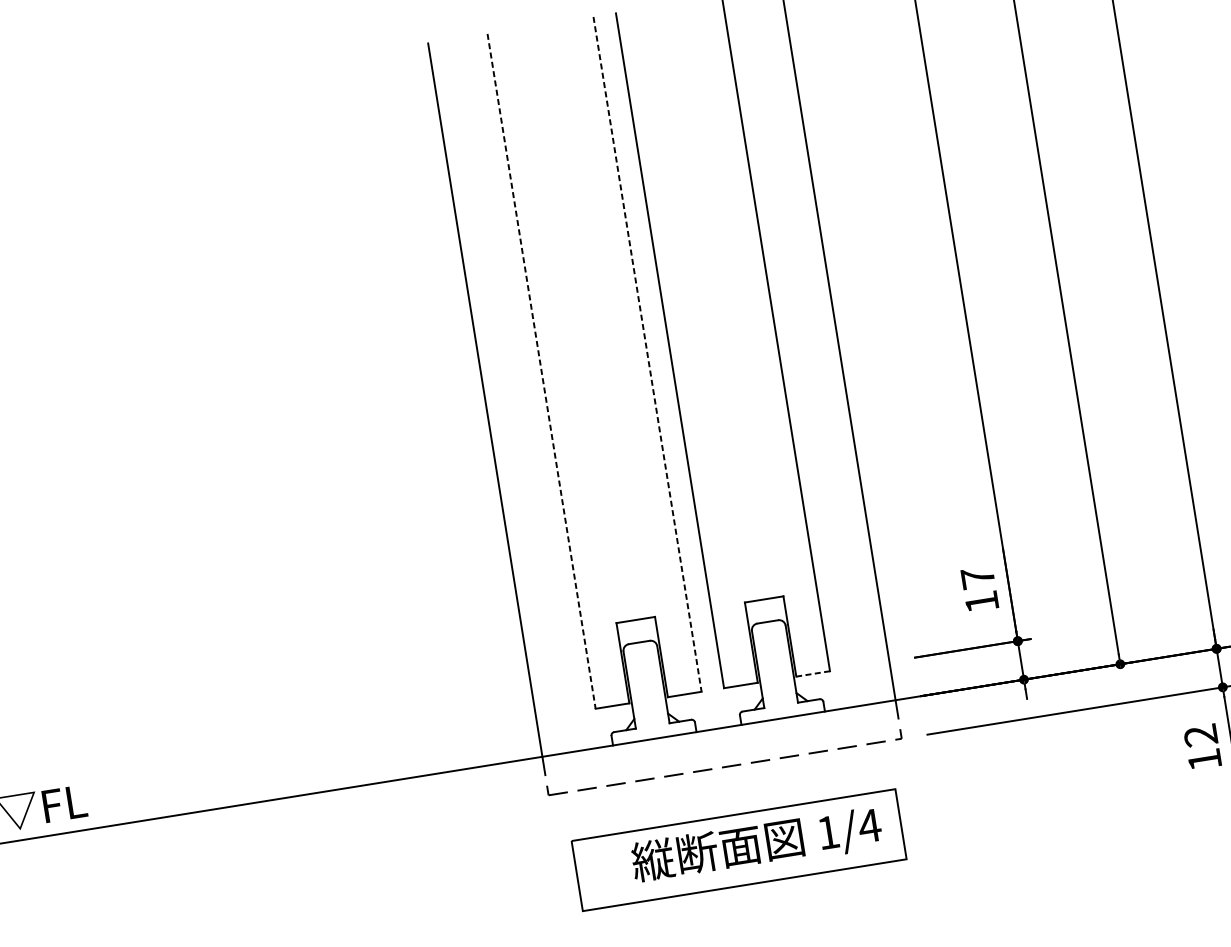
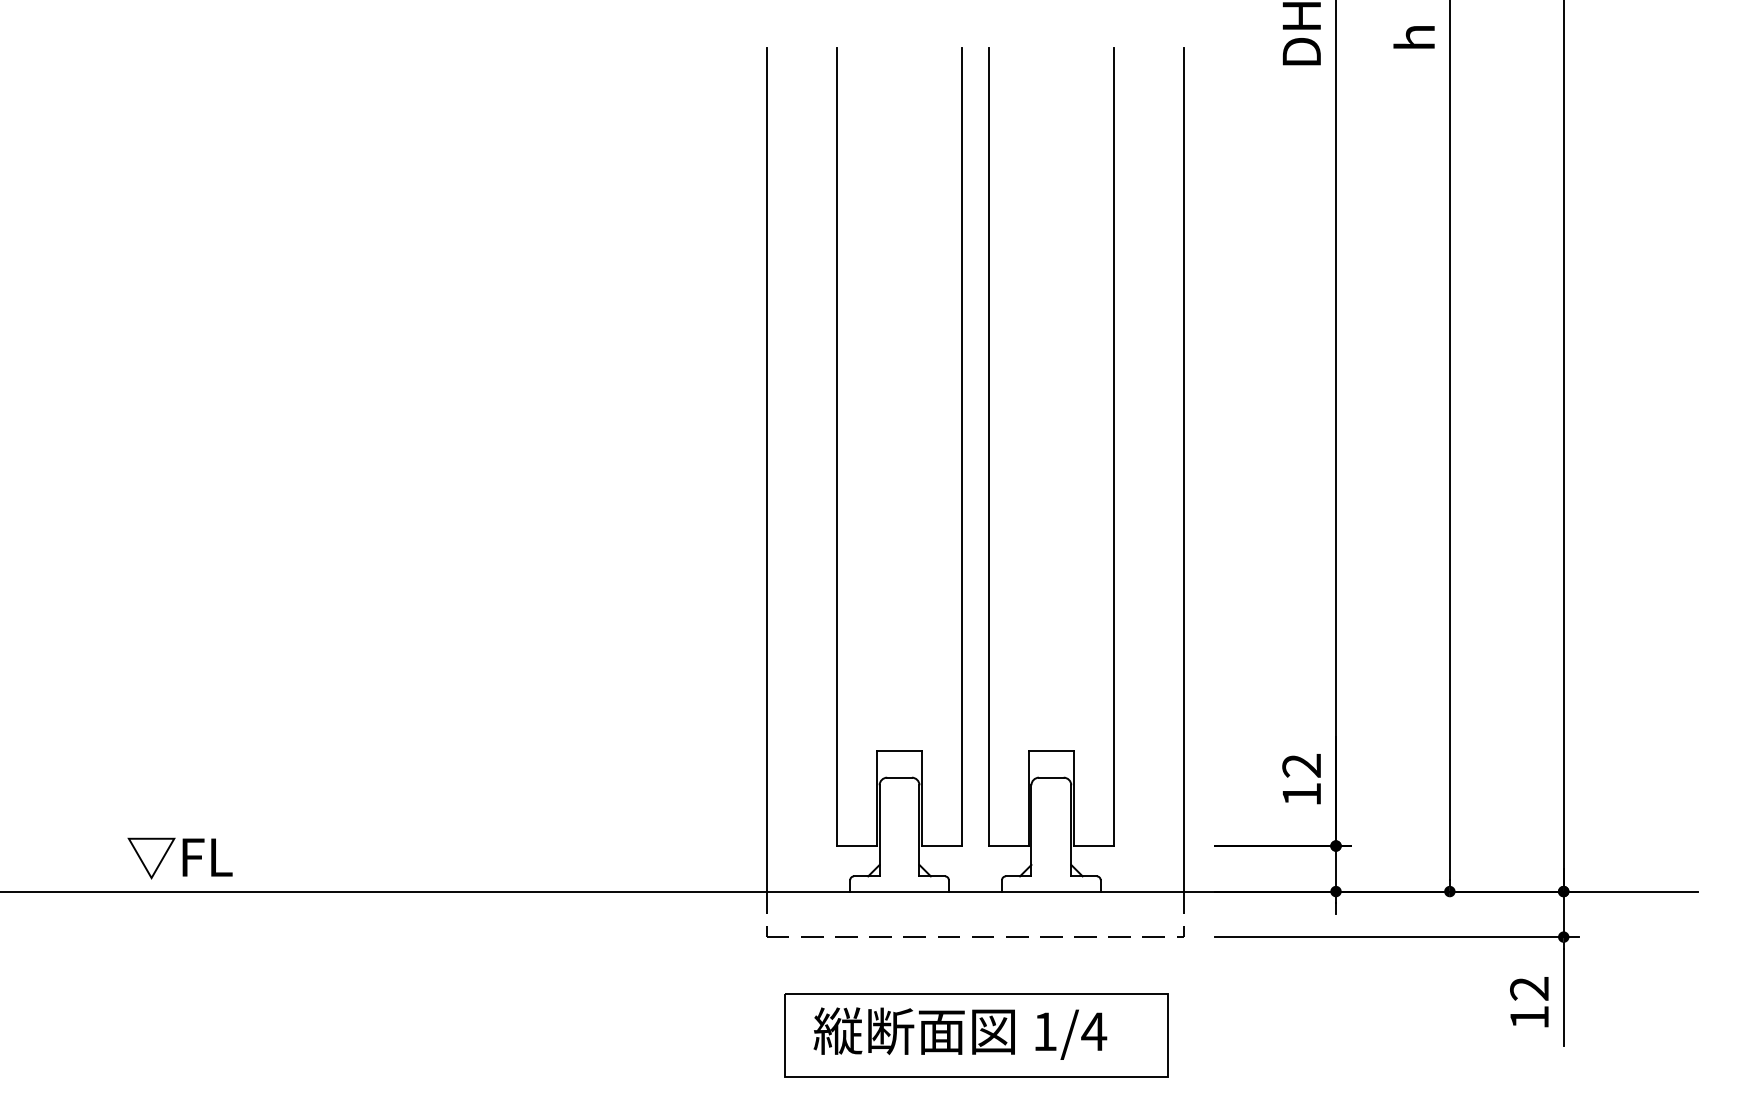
line: (647, 354) -> (962, 447), dashed -> solid
line: (541, 371) -> (836, 447), dashed -> solid
text: (977, 577) -> (1301, 765), 17 -> 12
line: (813, 674) -> (1094, 846), dashed -> solid
text: (756, 845) -> (960, 1033), moved

